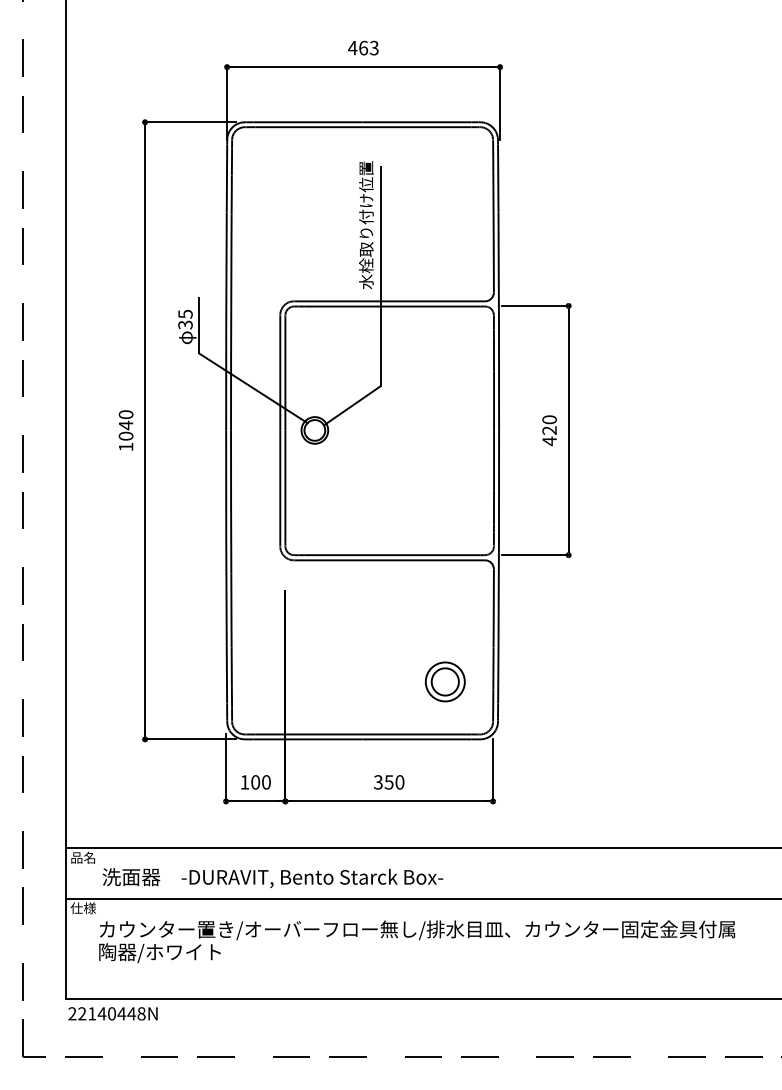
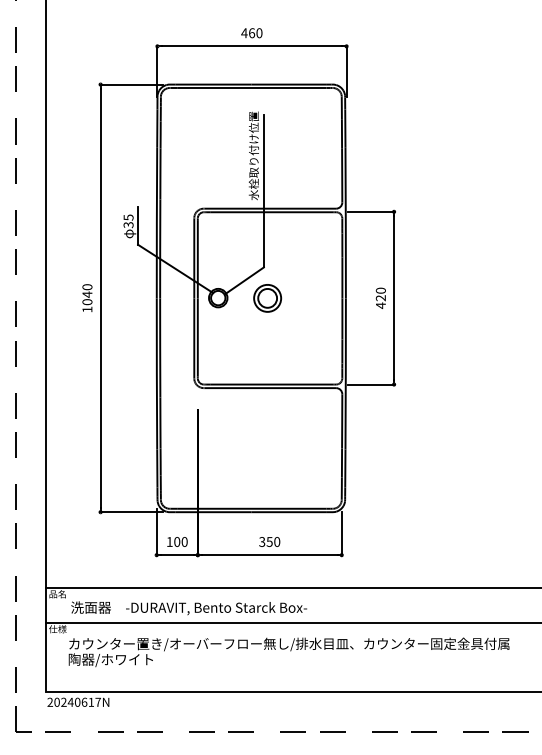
text: (374, 48) -> (259, 33), 463 -> 460
part: (445, 682) -> (267, 298), moved
text: (111, 1012) -> (77, 701), 22140448N -> 20240617N

